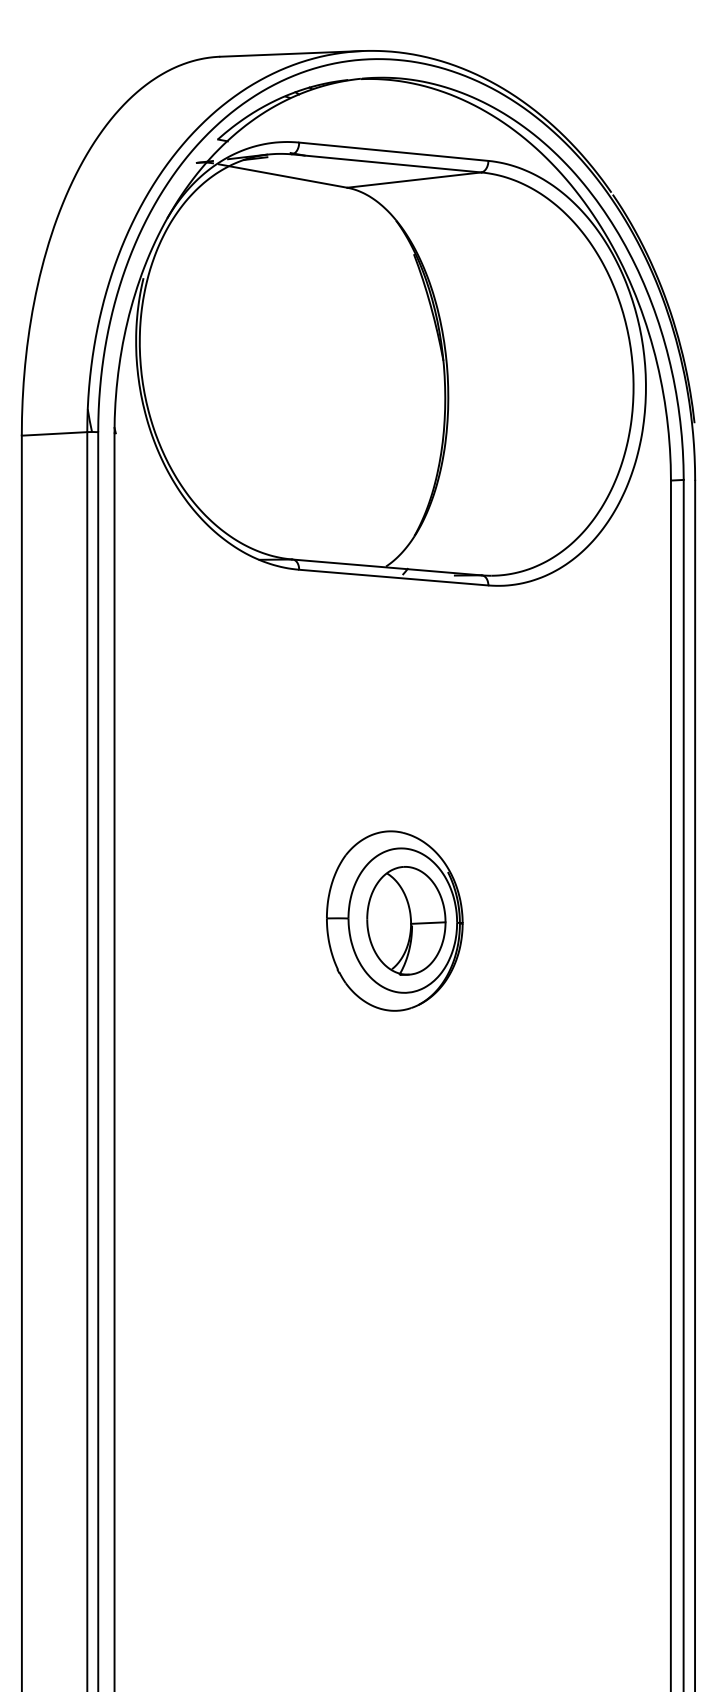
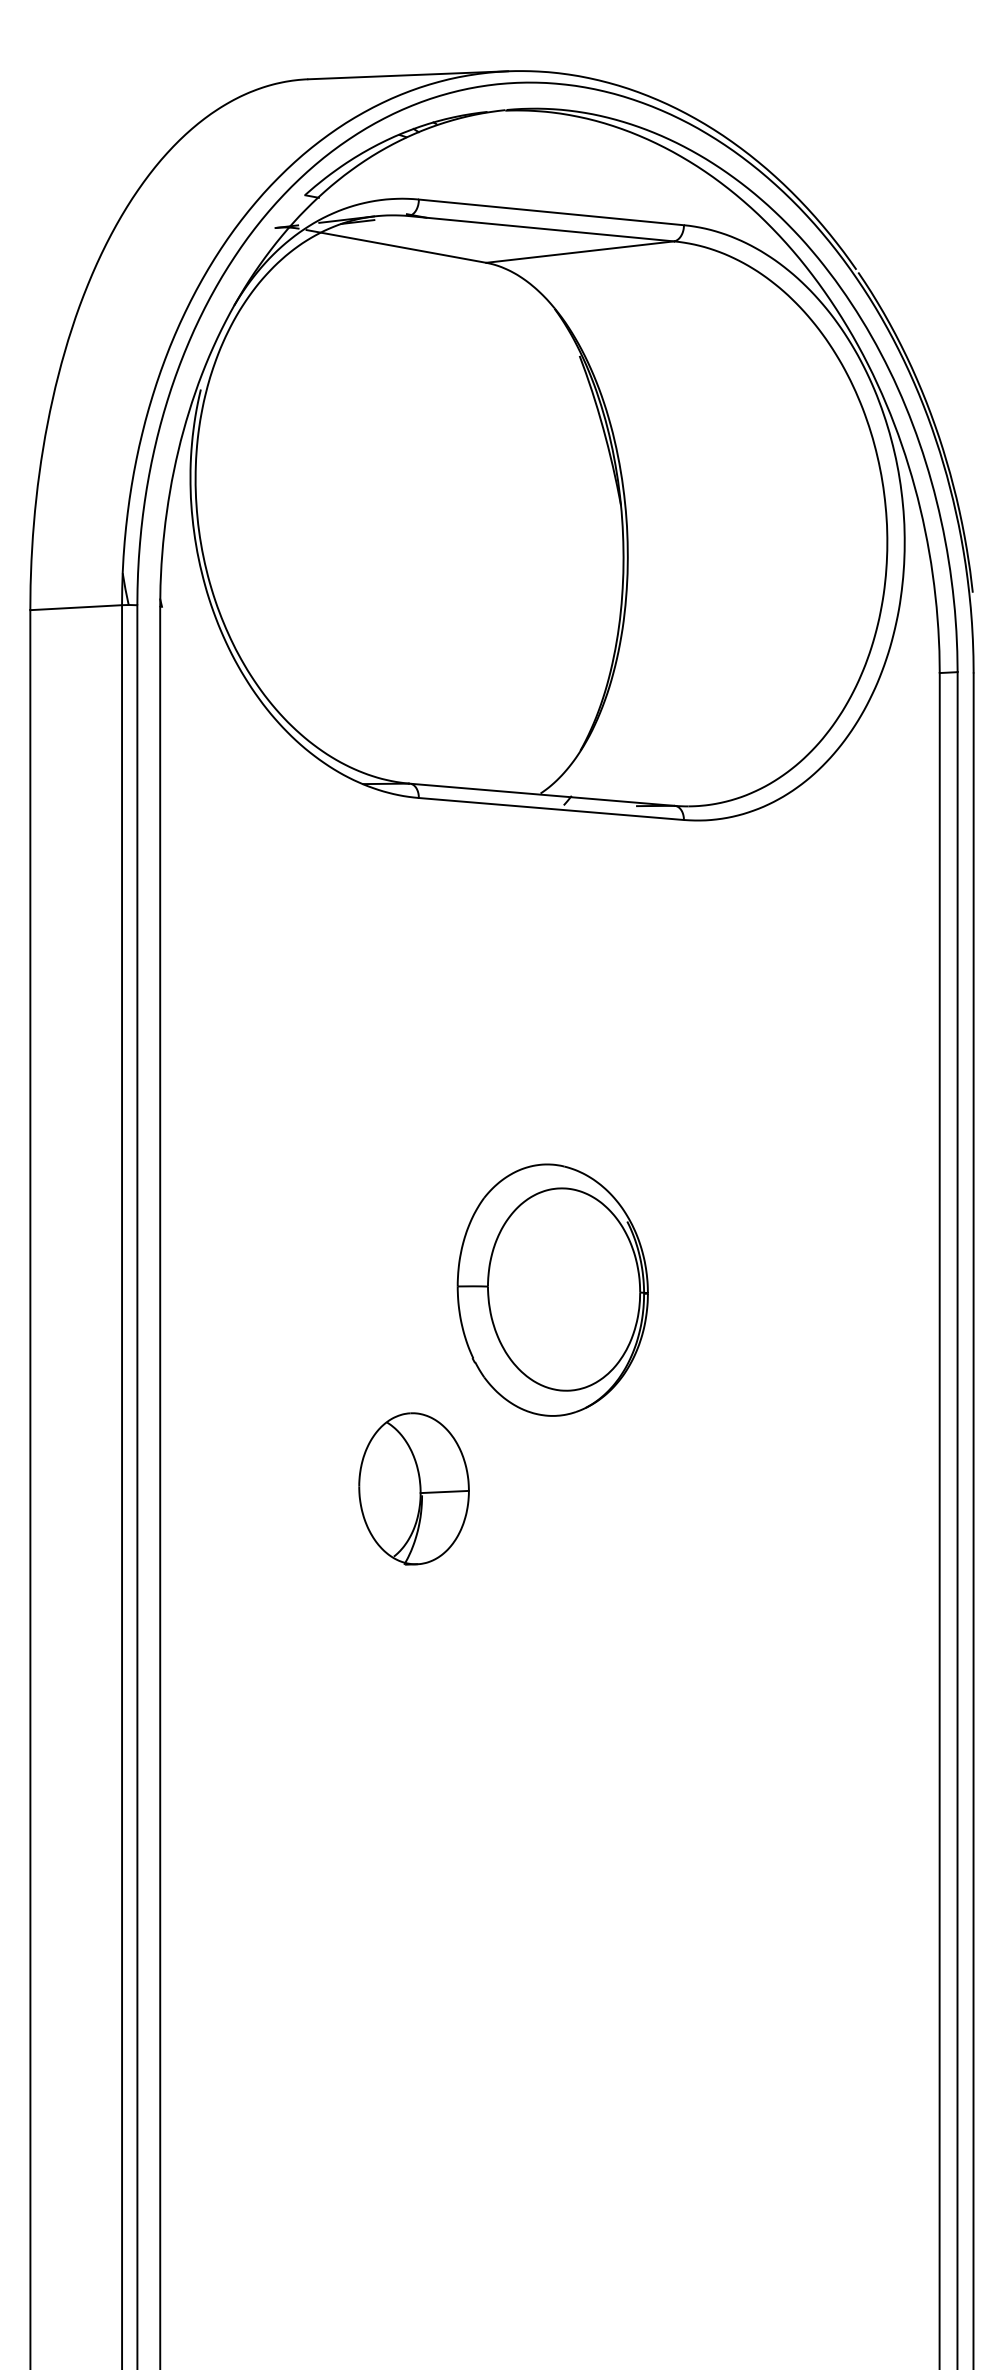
part: (405, 920) -> (413, 1488), moved

